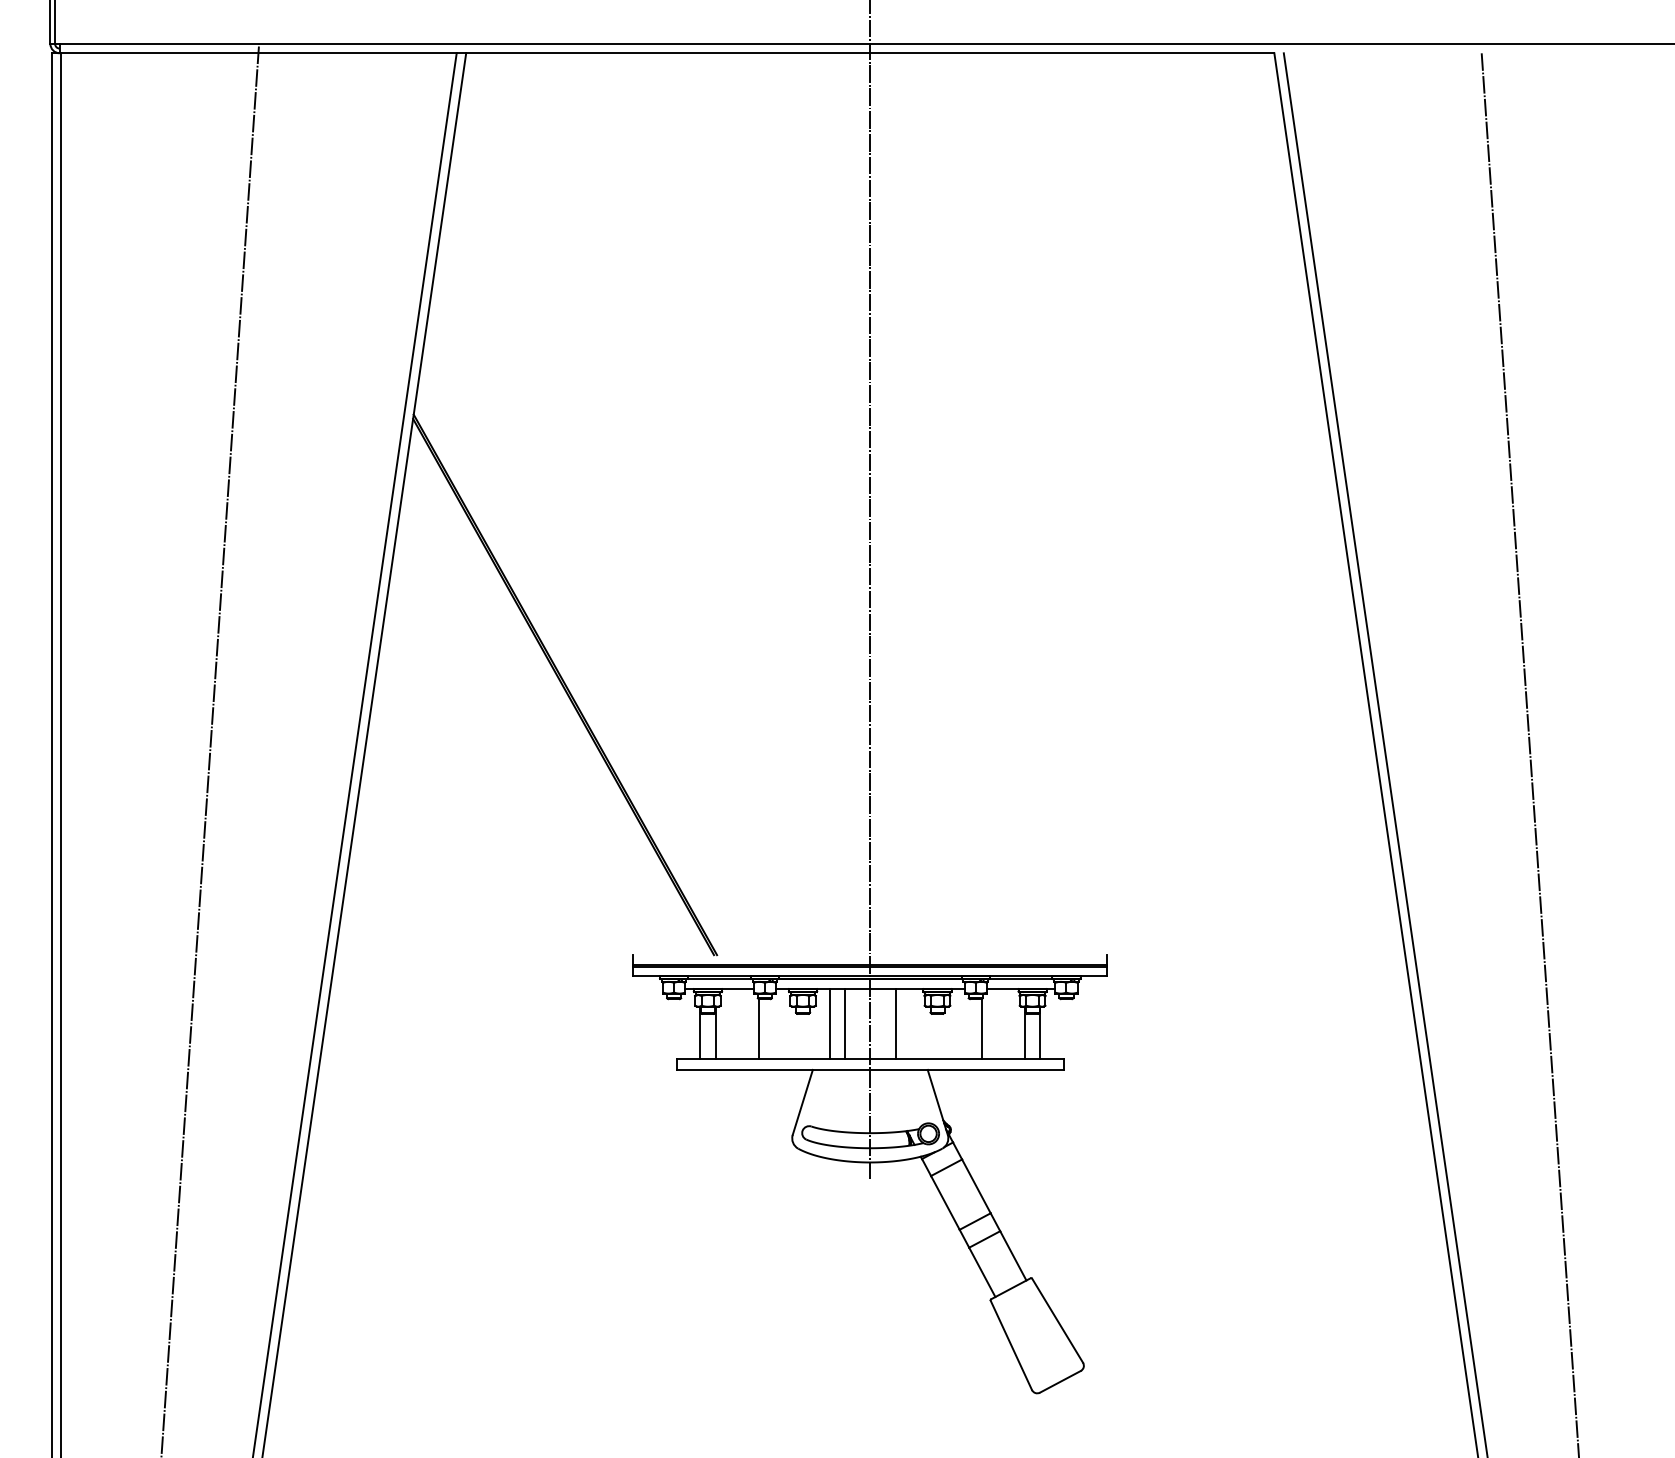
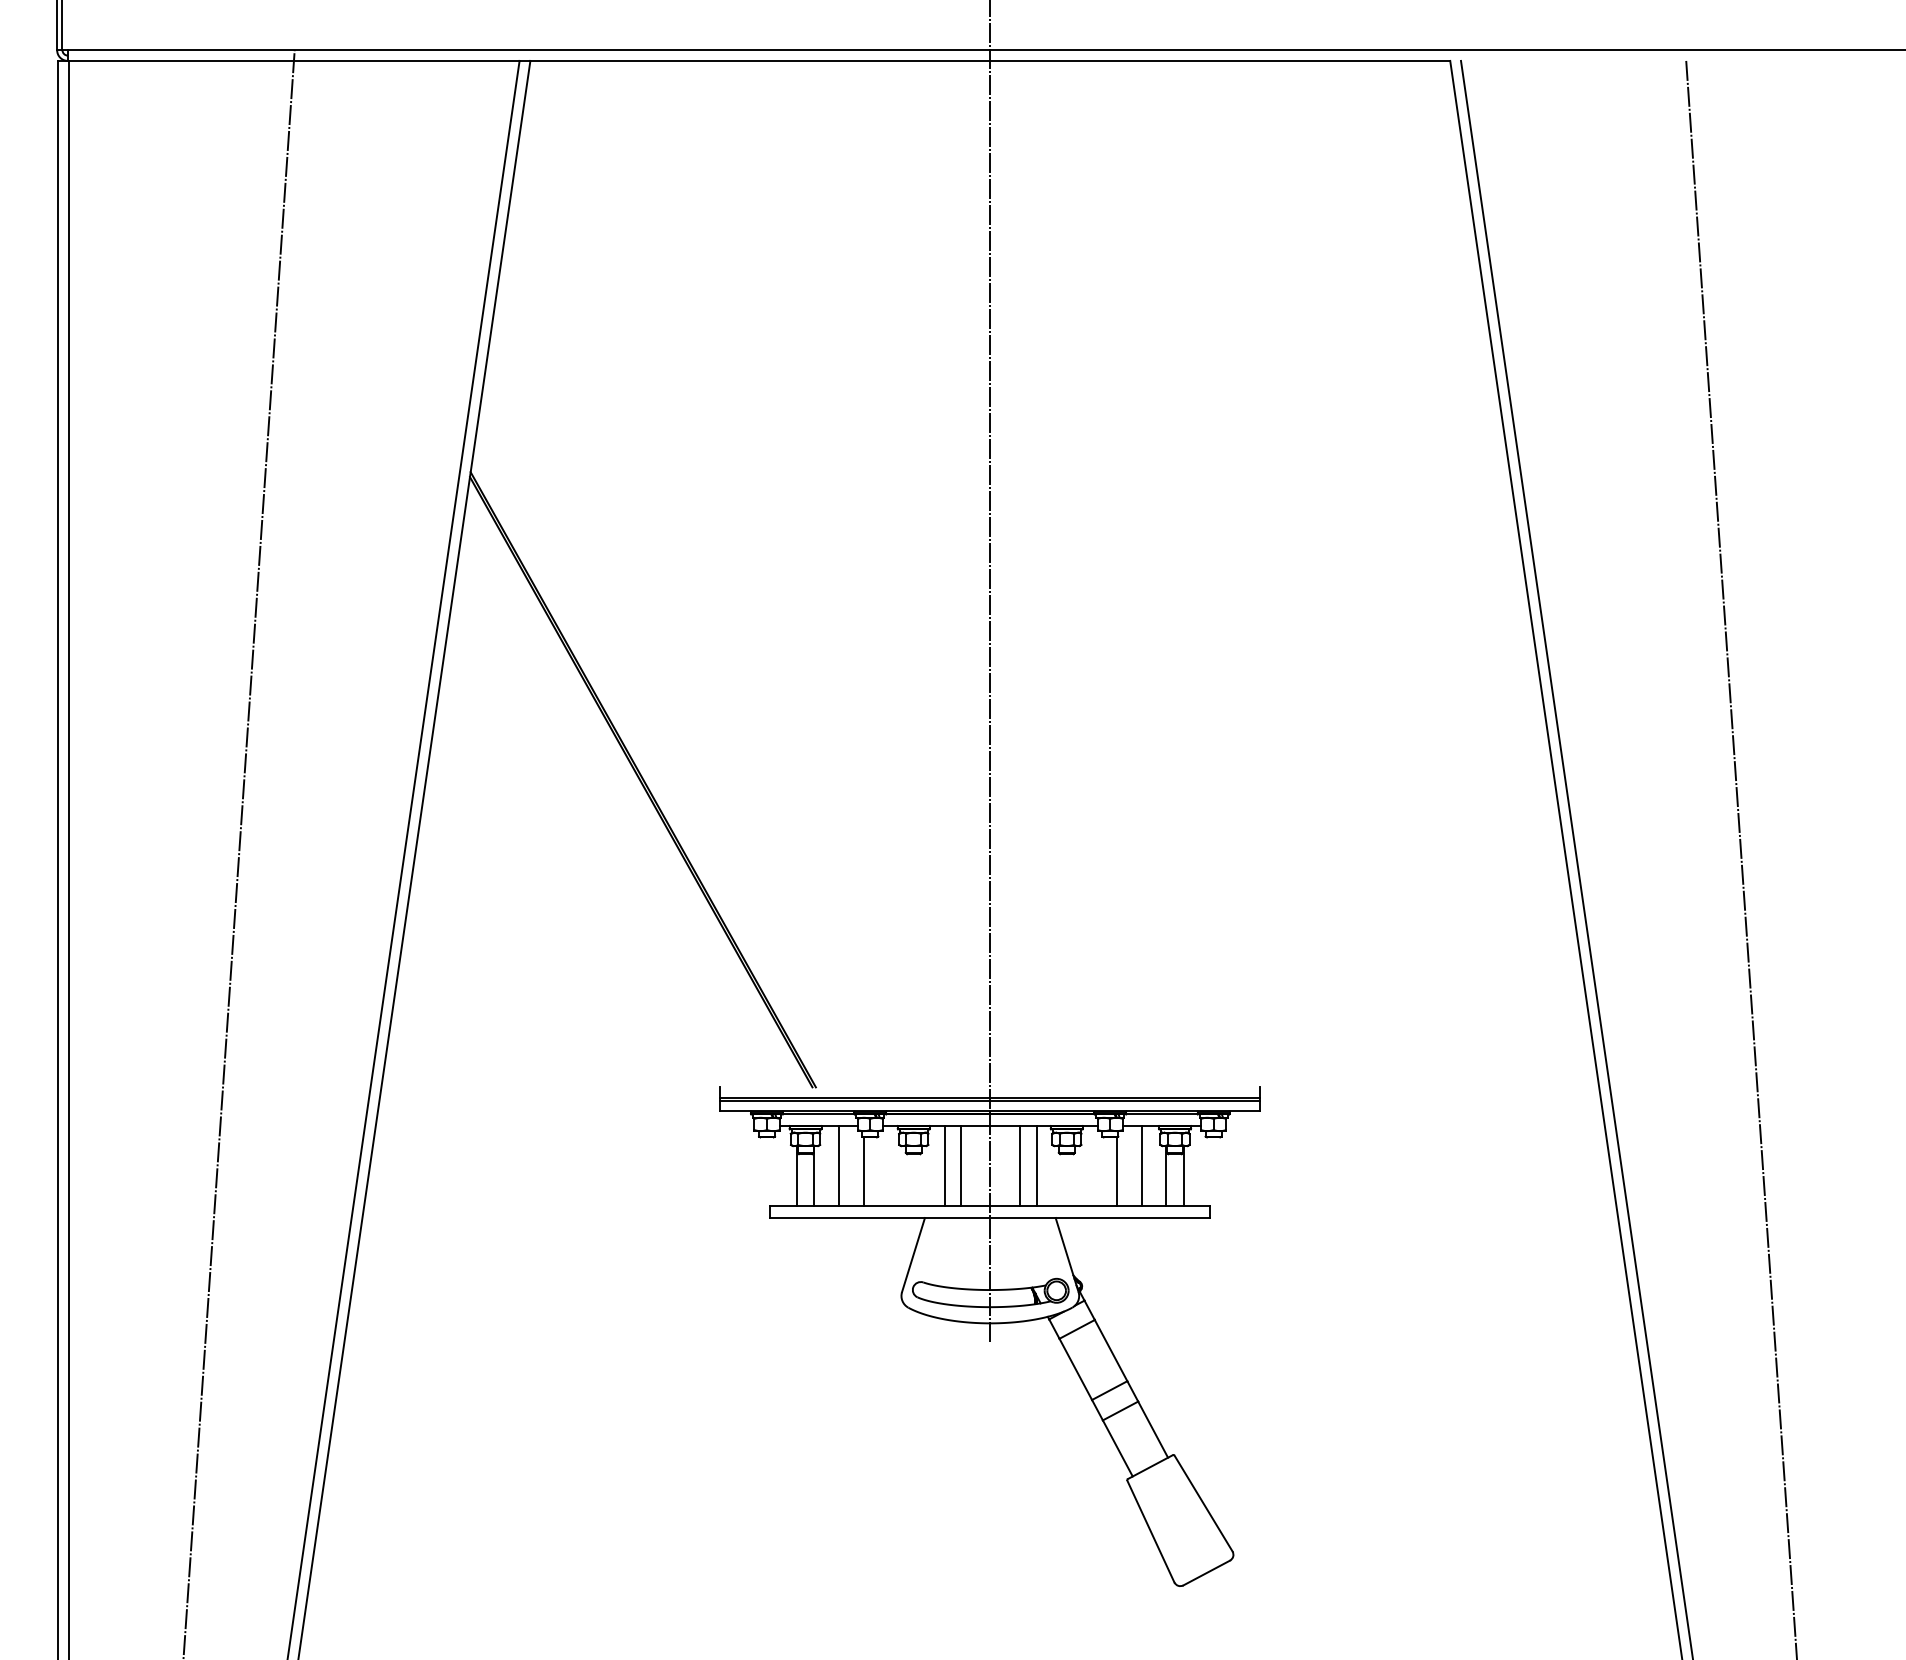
line: (737, 1024) -> (839, 1166), added
line: (910, 1024) -> (1036, 1166), added
line: (1003, 1024) -> (1141, 1166), added

